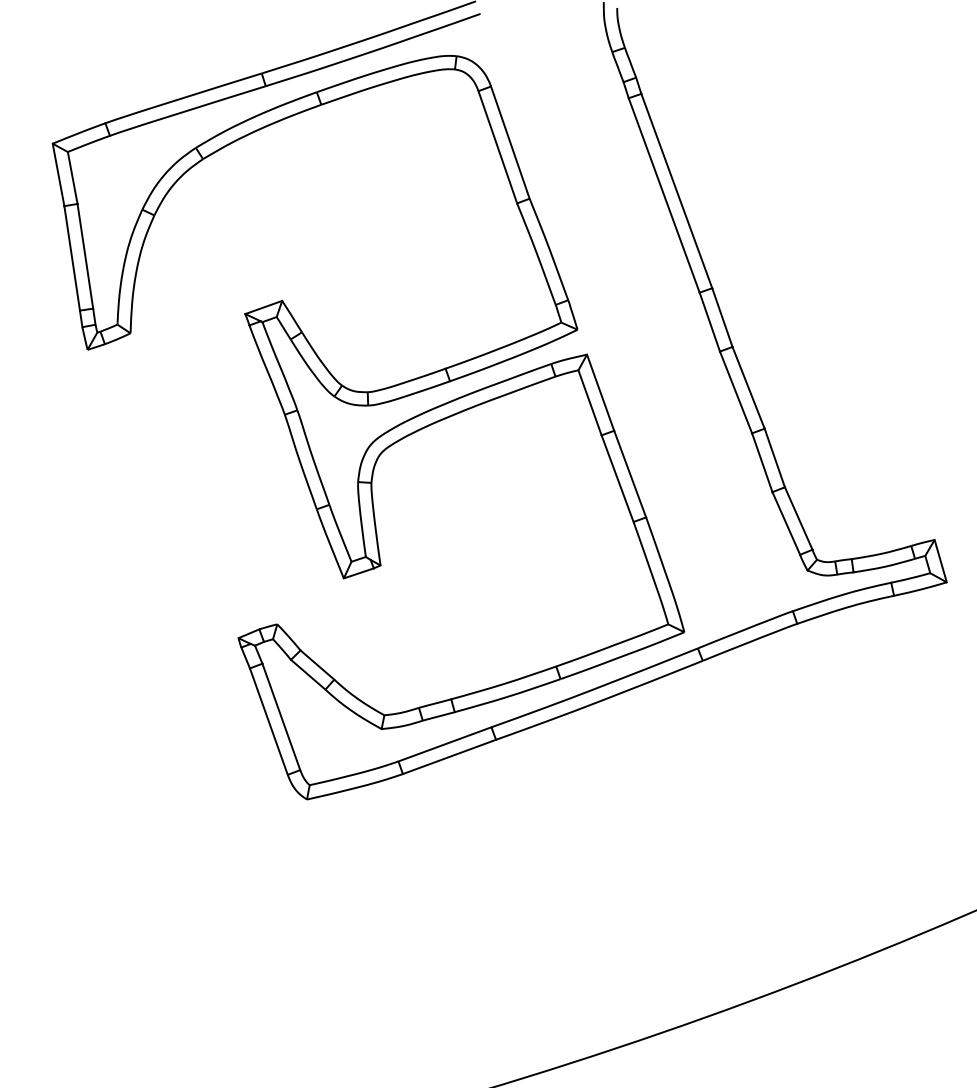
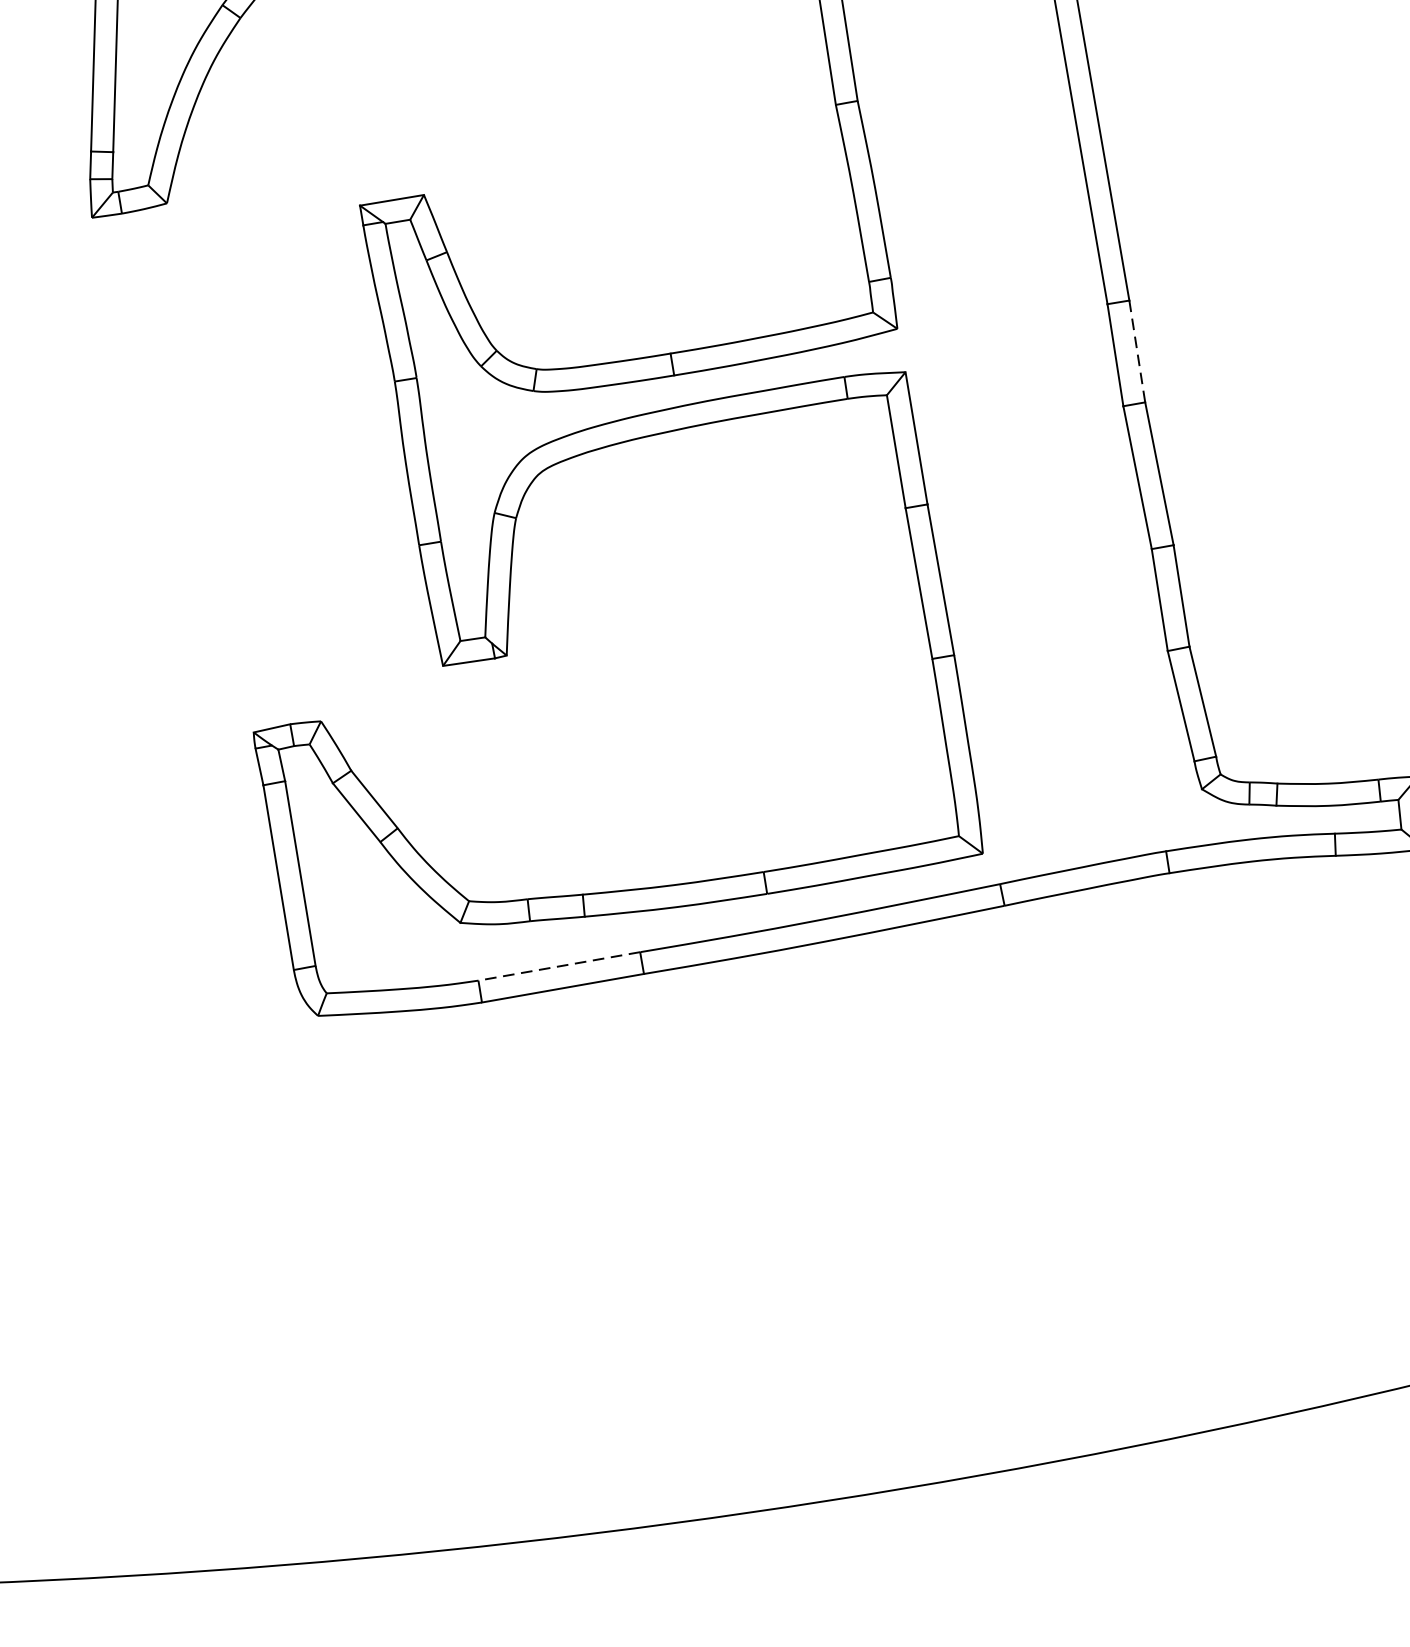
line: (722, 318) -> (1137, 352), solid -> dashed
line: (444, 744) -> (558, 966), solid -> dashed

